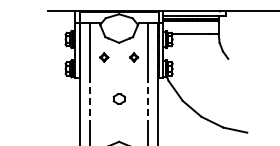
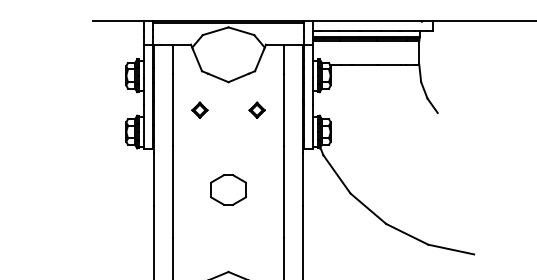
part: (119, 98) -> (229, 188), size x1.67
line: (90, 100) -> (173, 192), dashed -> solid
line: (147, 100) -> (282, 192), dashed -> solid

